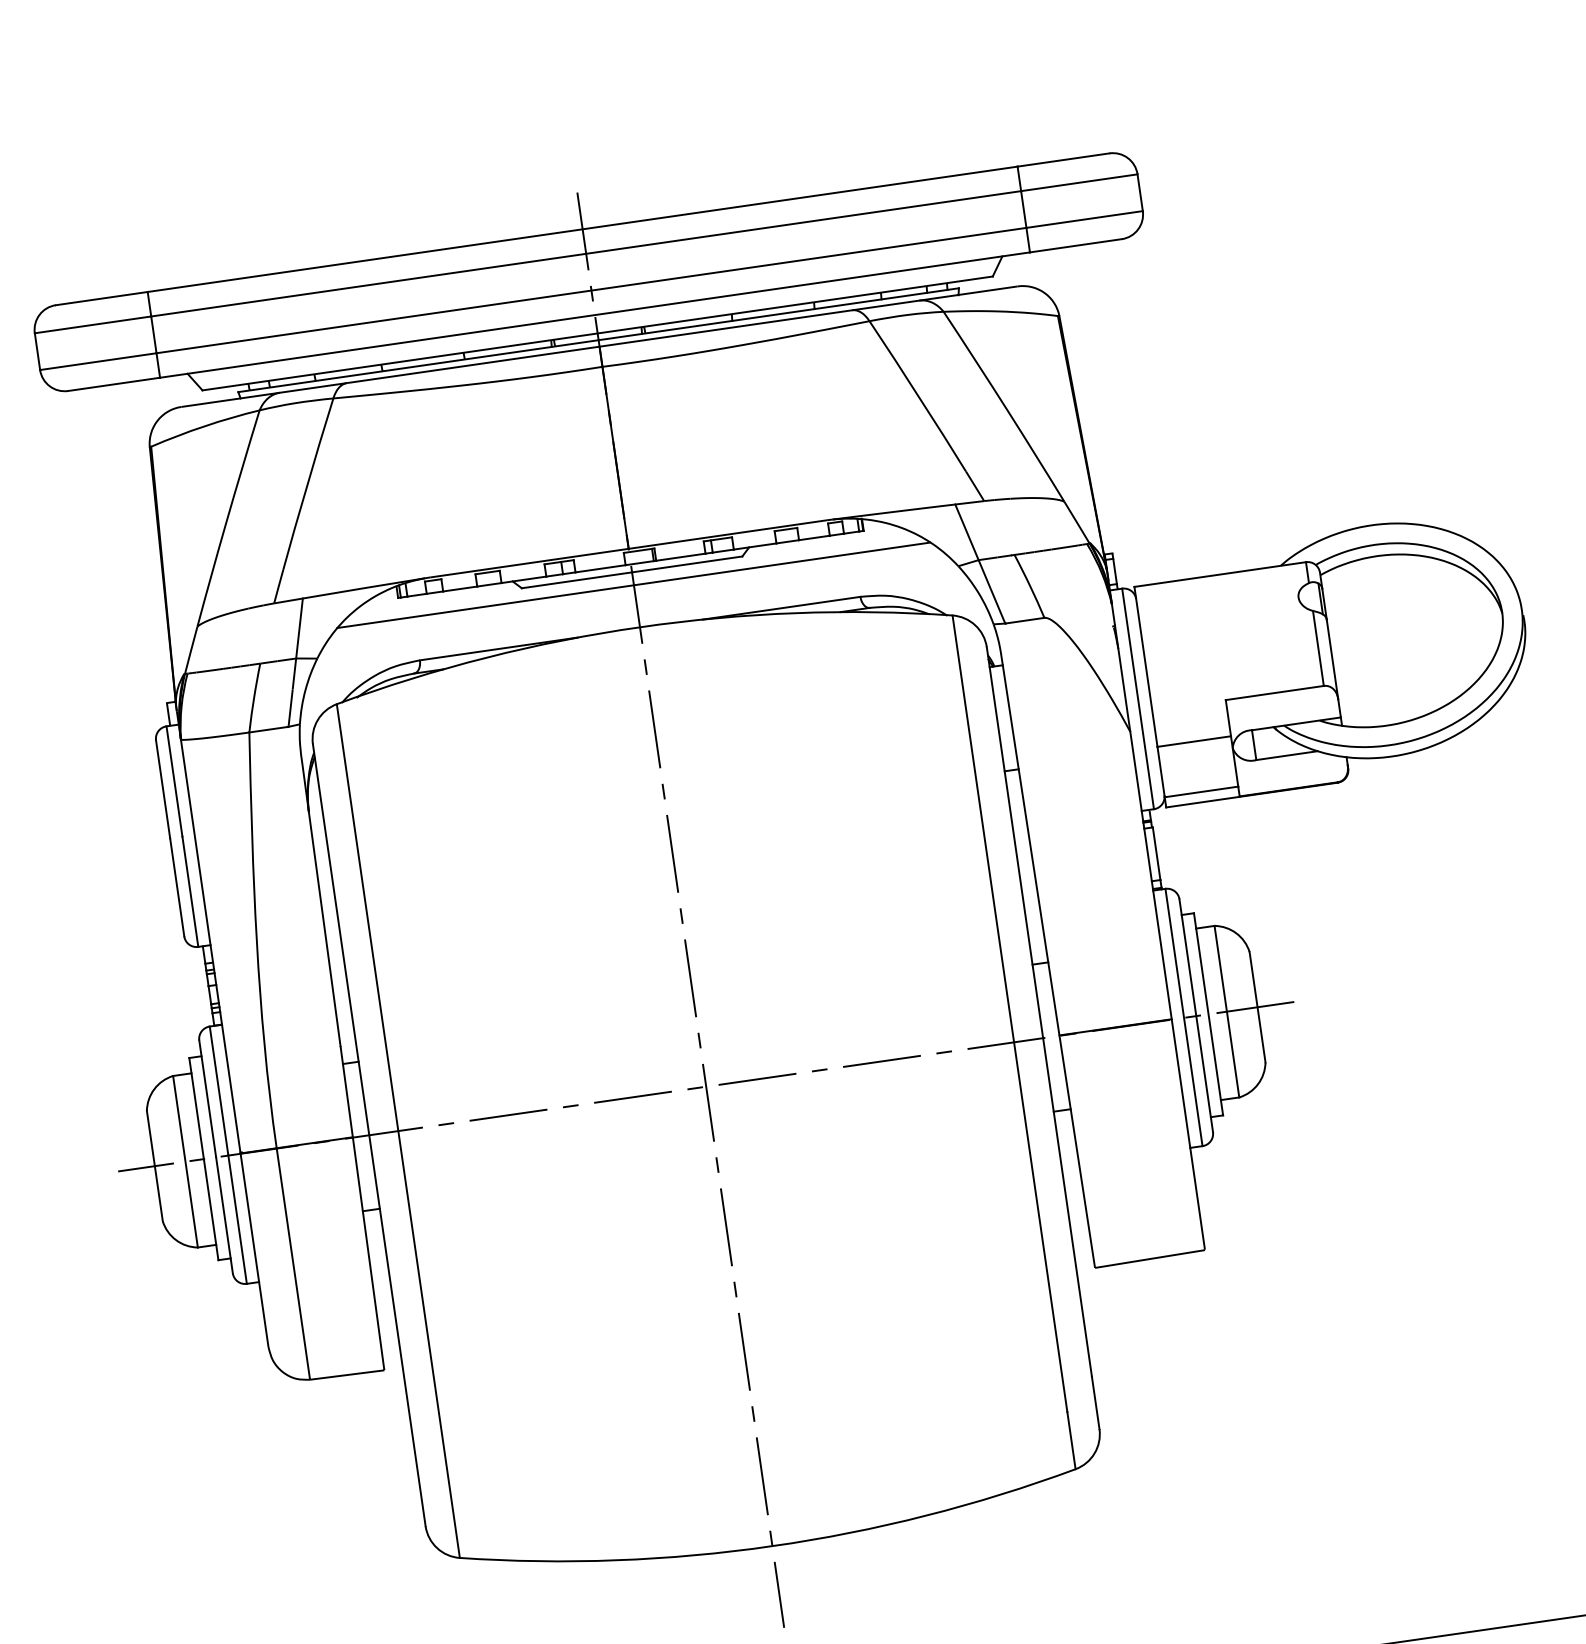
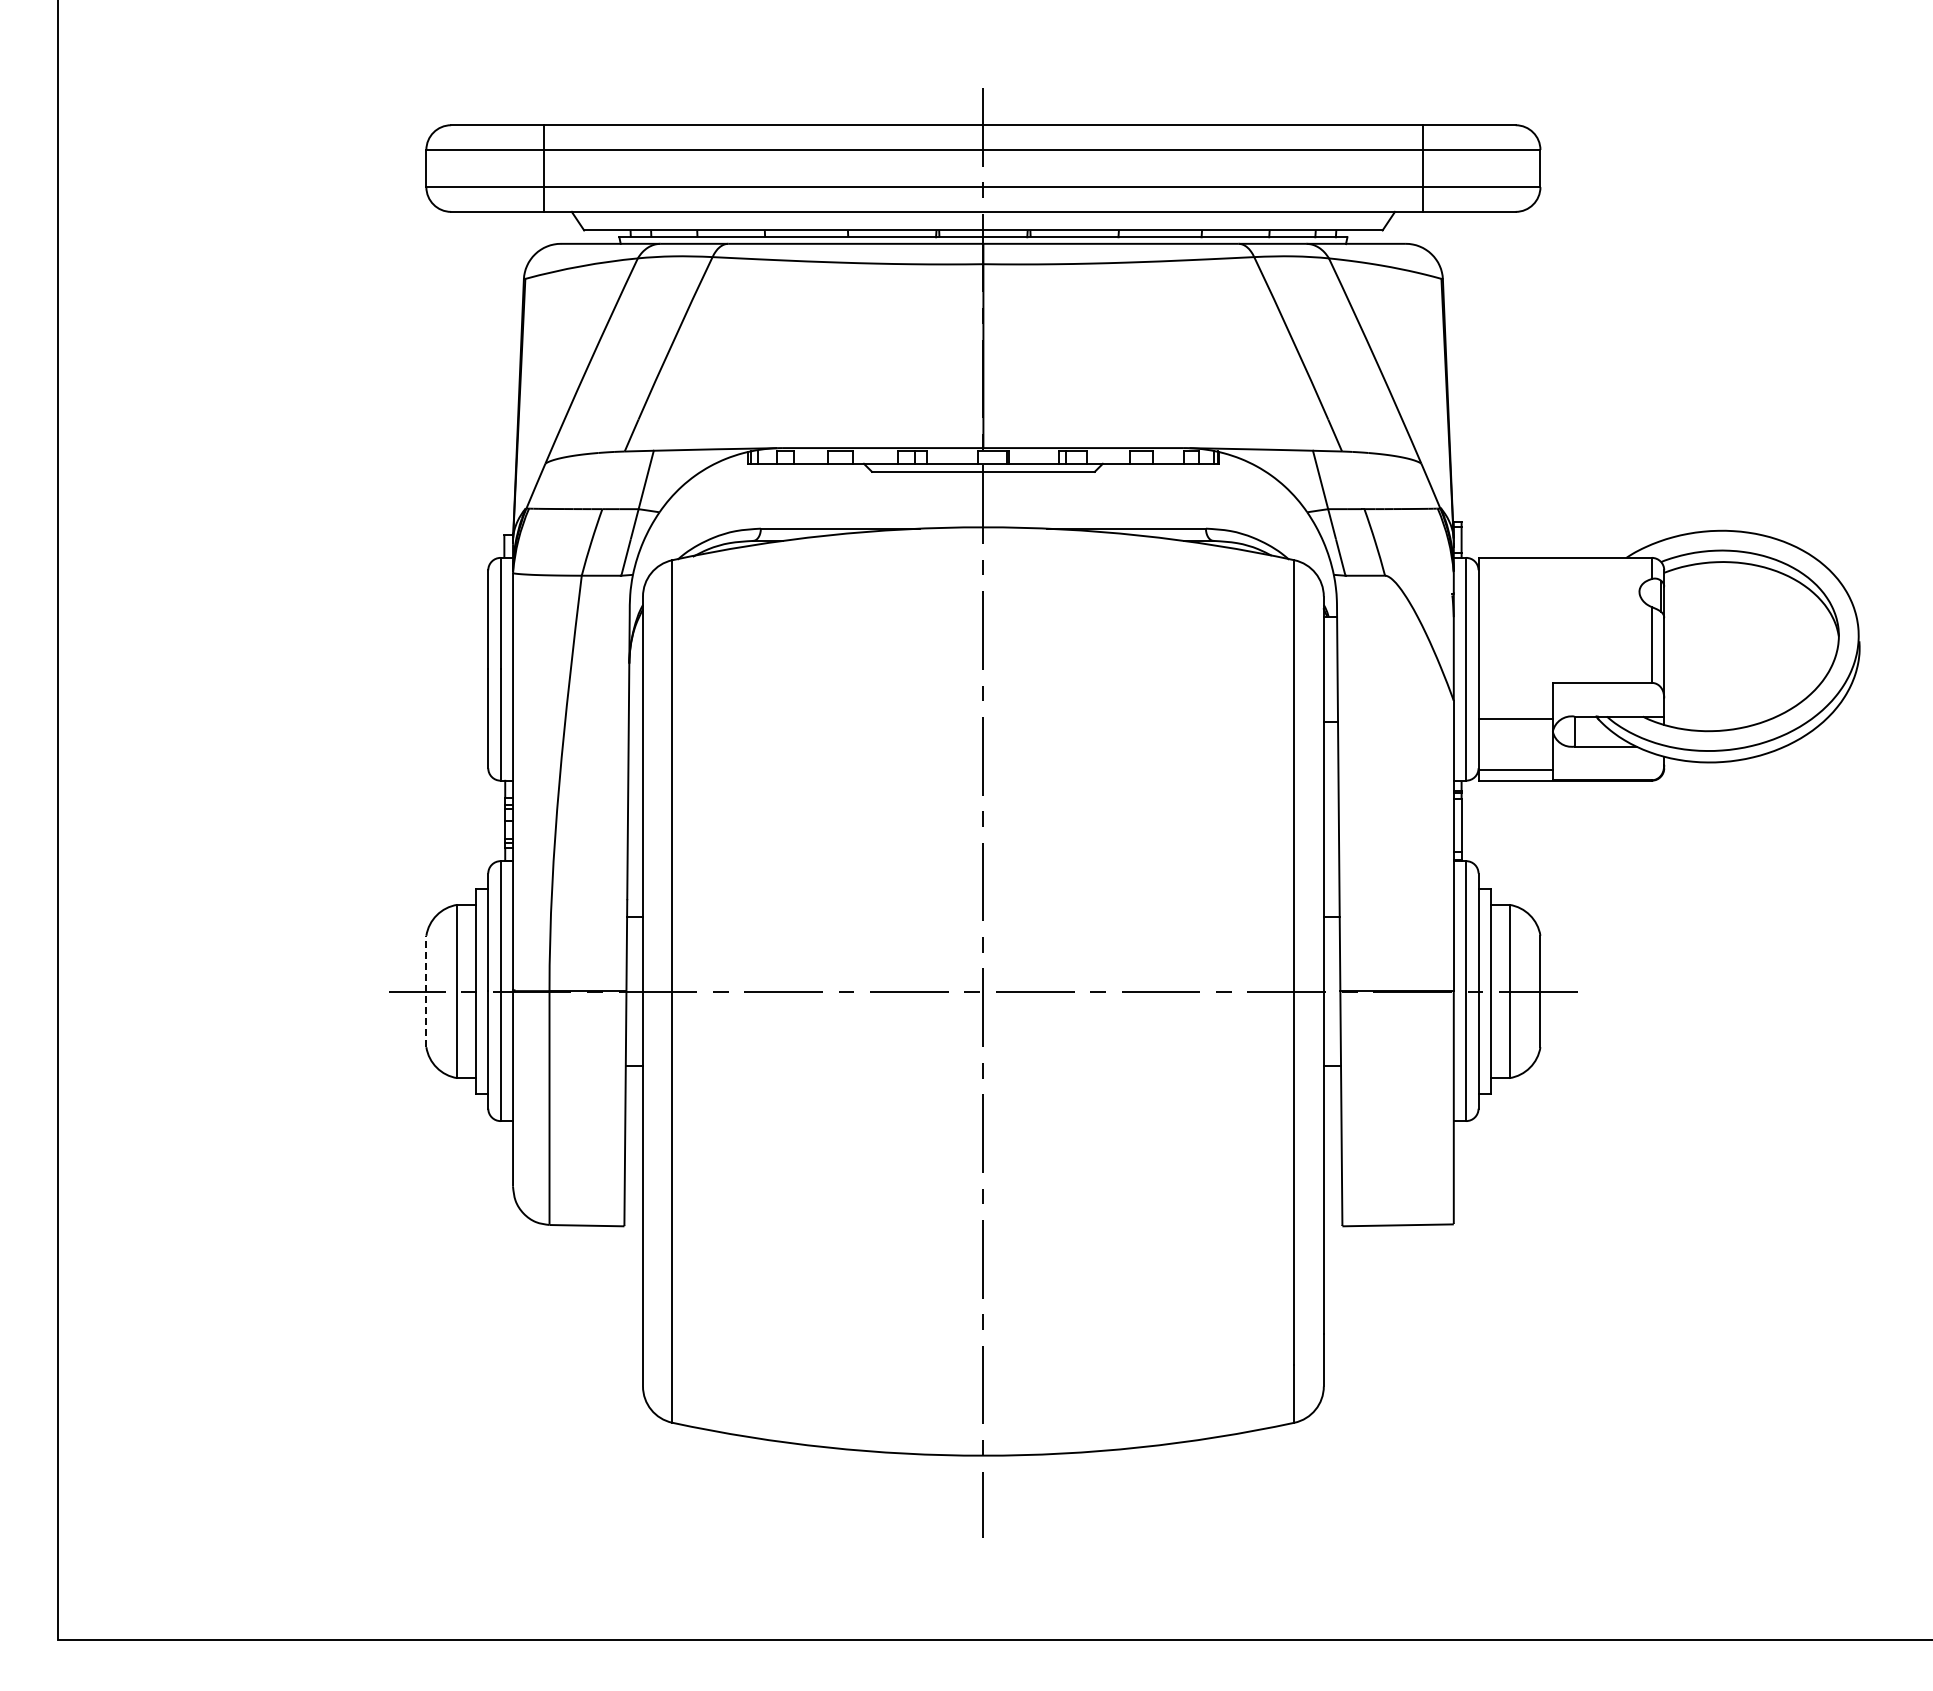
line: (632, 585) -> (982, 484), removed
line: (154, 1166) -> (426, 991), solid -> dashed

